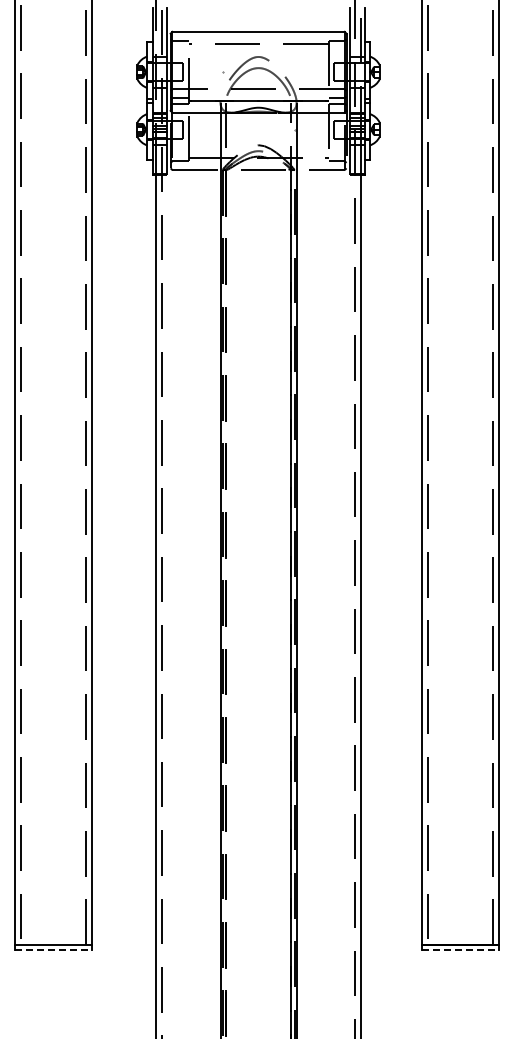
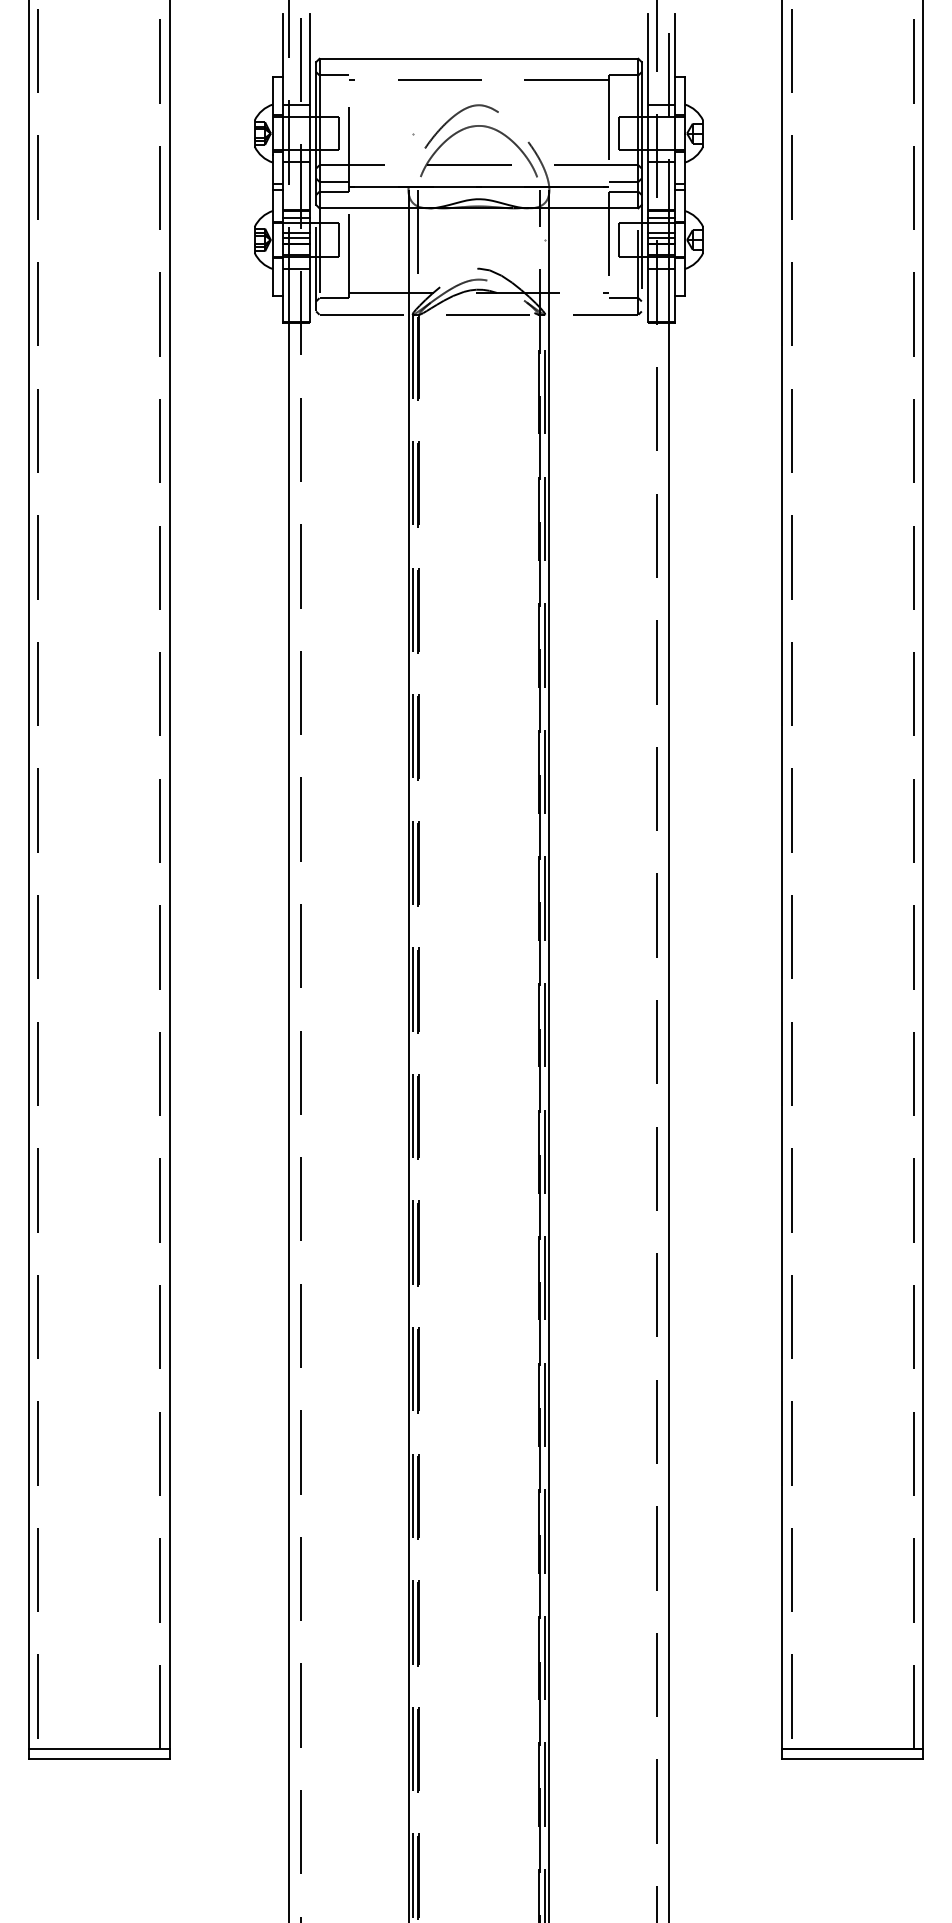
line: (53, 950) -> (99, 1759), dashed -> solid
line: (461, 950) -> (854, 1759), dashed -> solid

